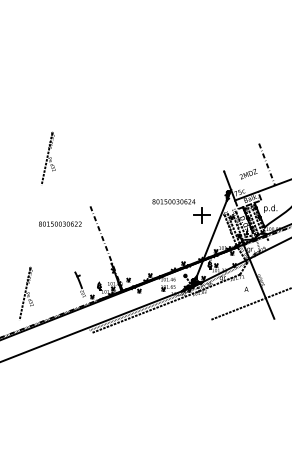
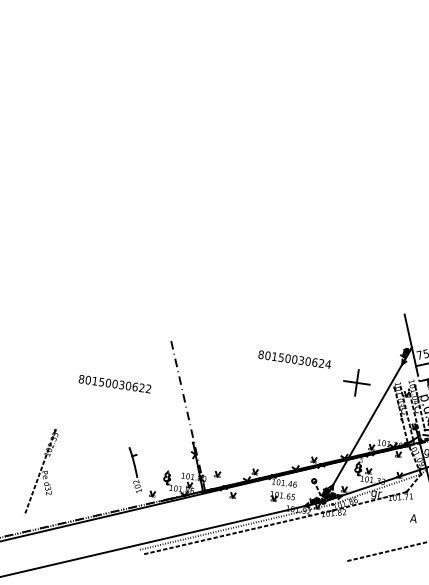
part: (48, 157) -> (112, 248), removed
text: (173, 201) -> (294, 359), moved
text: (60, 223) -> (115, 383), moved

